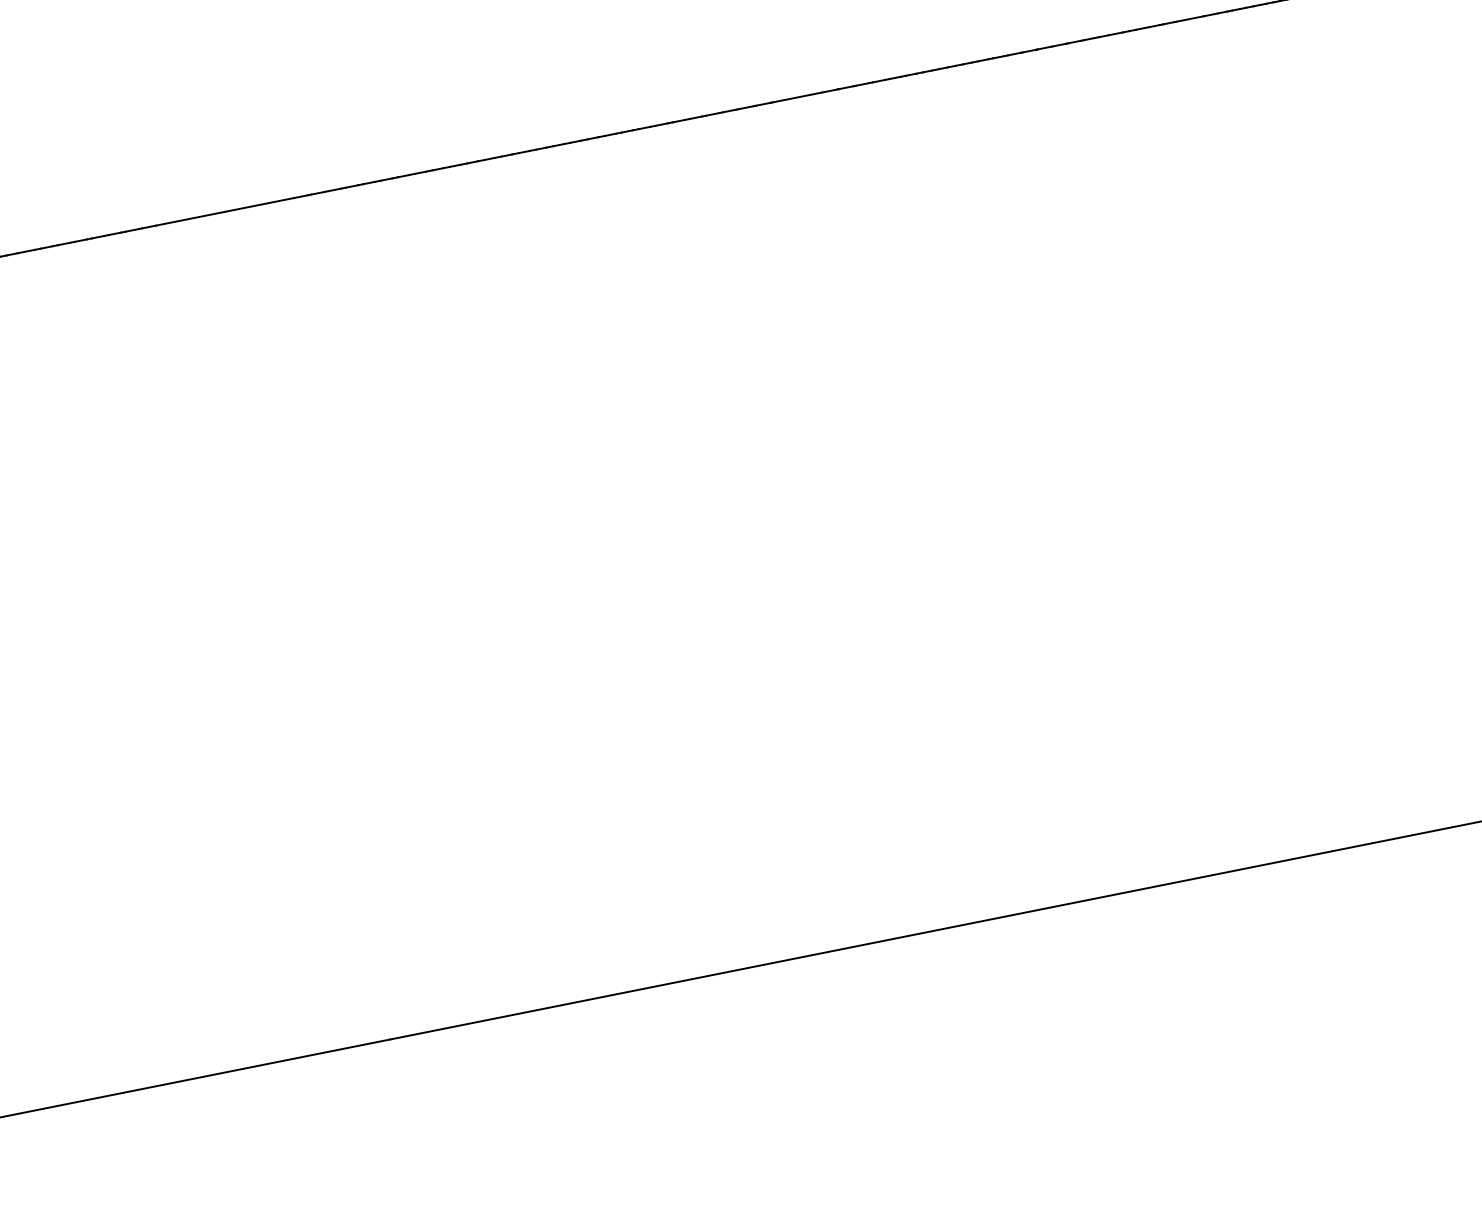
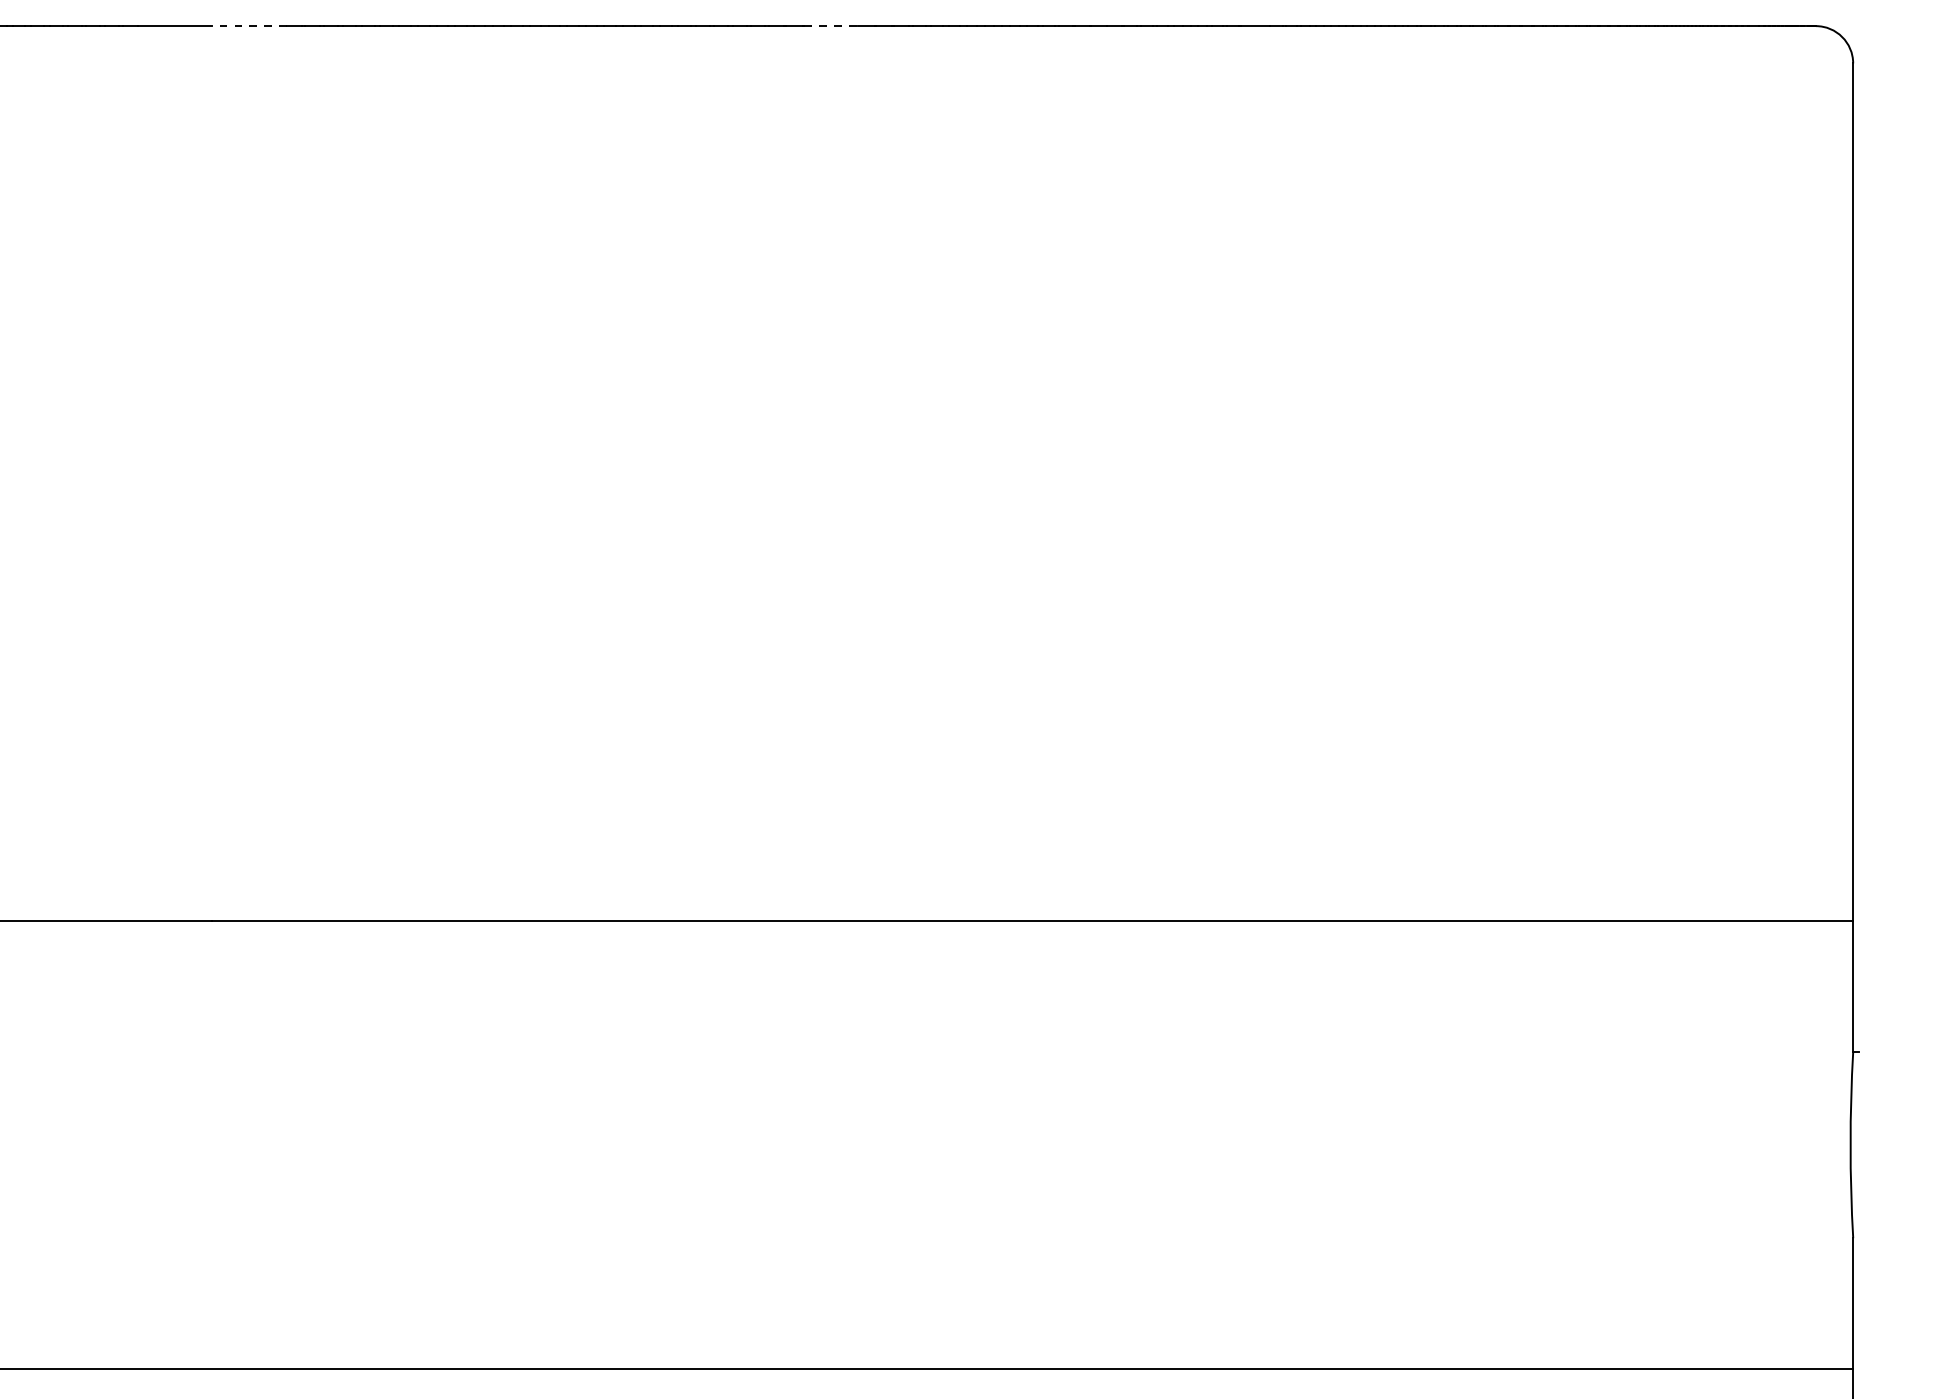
line: (797, 97) -> (831, 26), solid -> dashed
line: (258, 205) -> (248, 26), solid -> dashed

